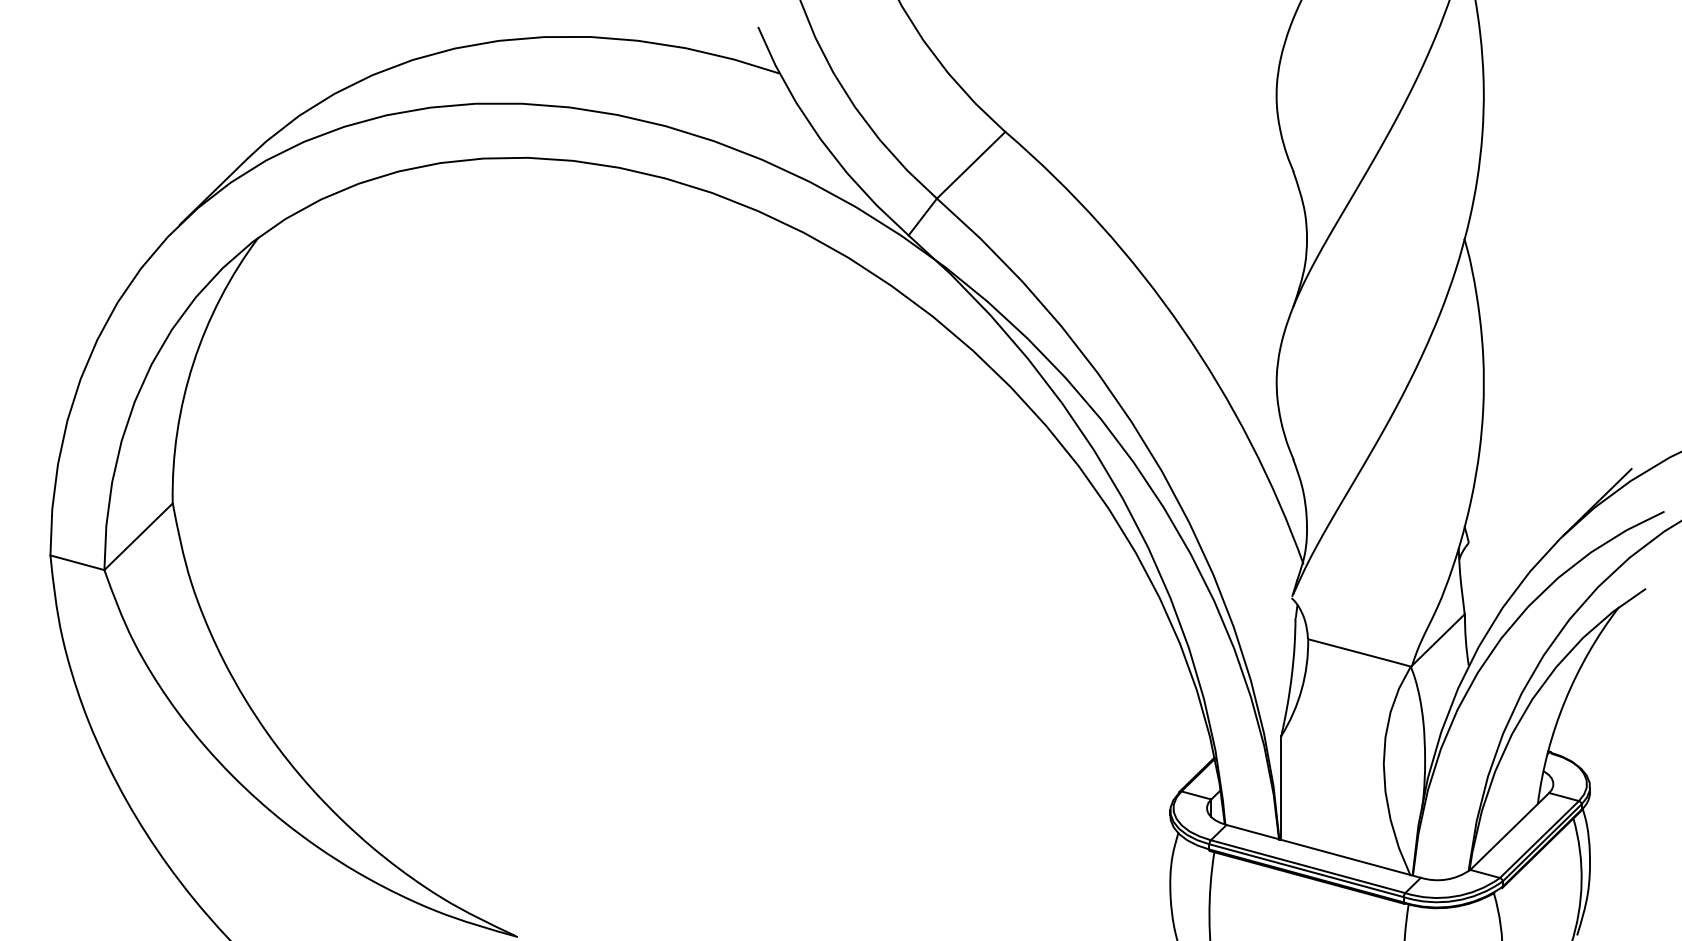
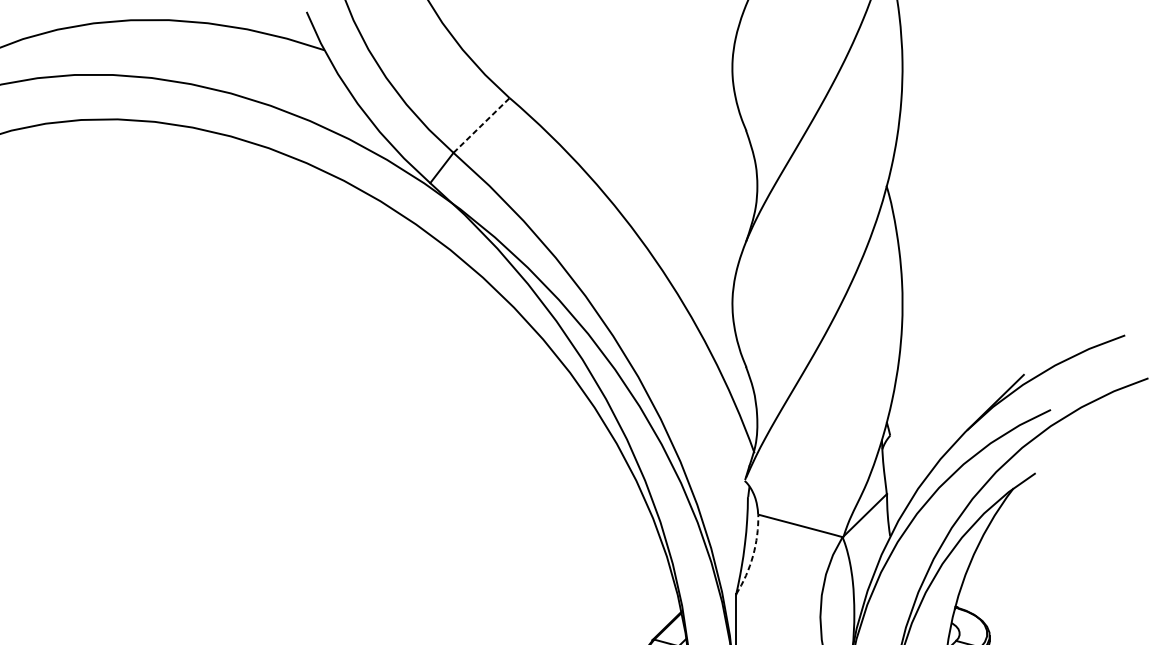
line: (971, 165) -> (481, 125), solid -> dashed
arc: (1301, 689) -> (752, 555), solid -> dashed

